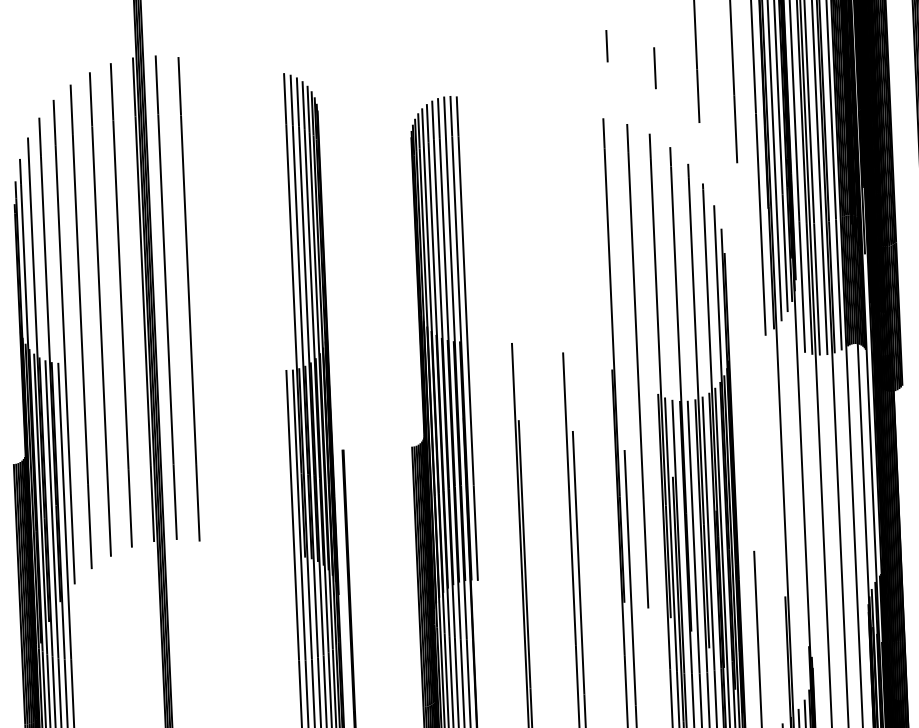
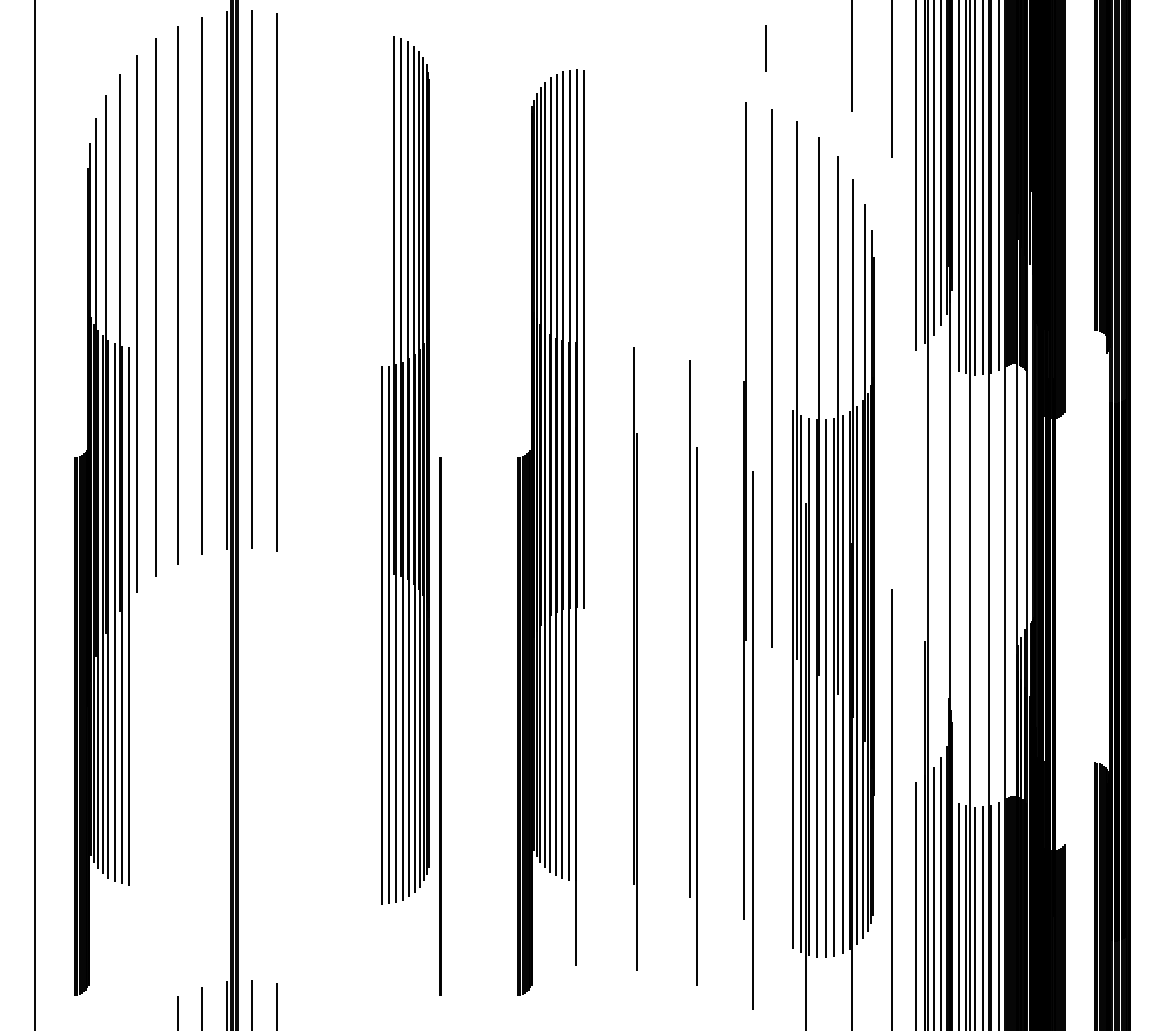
line: (607, 45) -> (753, 21), removed
line: (654, 68) -> (765, 48), moved

